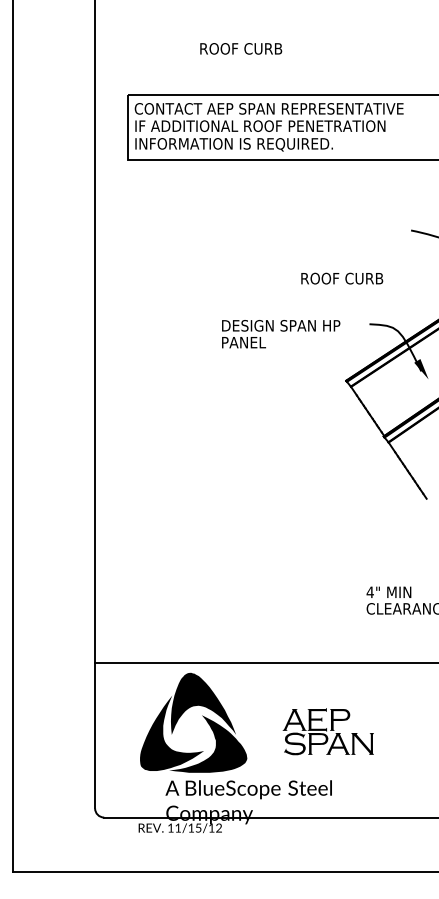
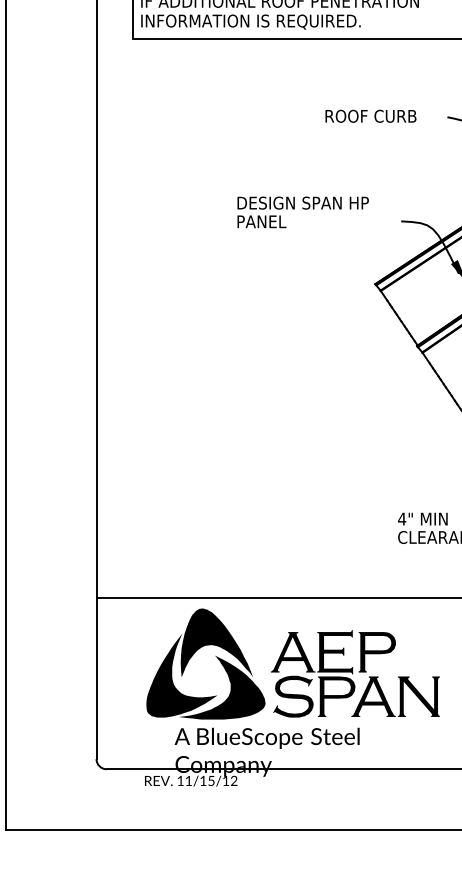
text: (342, 278) -> (371, 116), moved
text: (281, 334) -> (303, 212), moved
part: (328, 731) -> (355, 673), size x1.67

